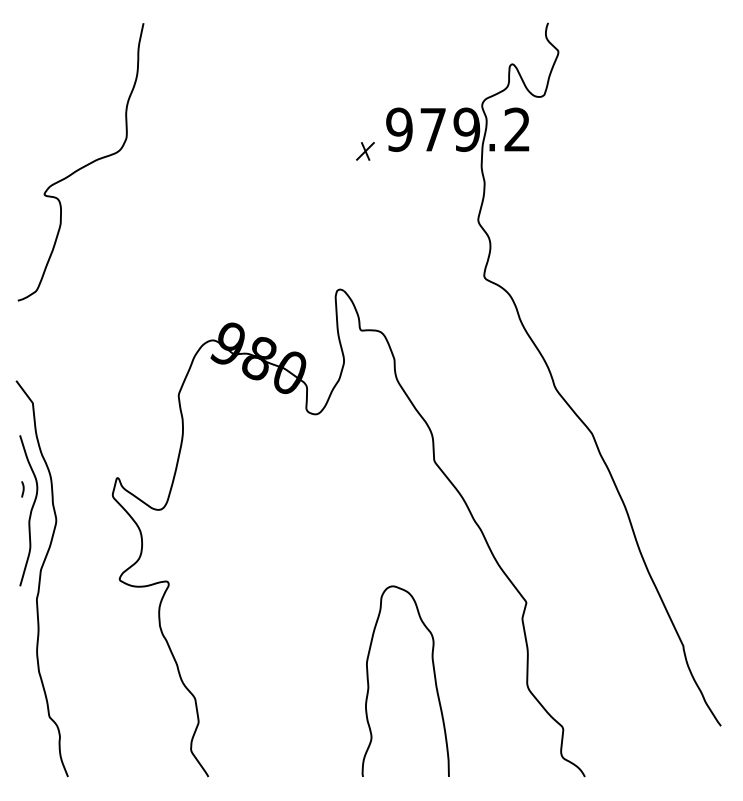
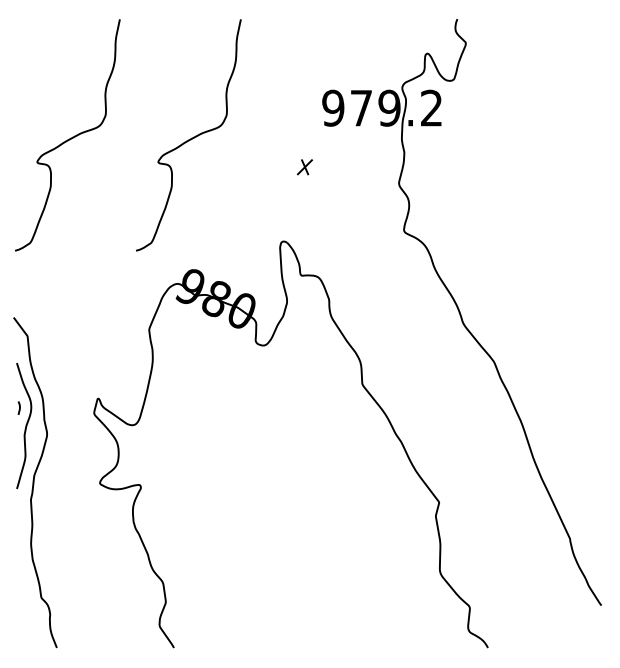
part: (364, 151) -> (304, 167), moved
curve: (228, 166) -> (190, 138), added
curve: (433, 674) -> (361, 562), removed

